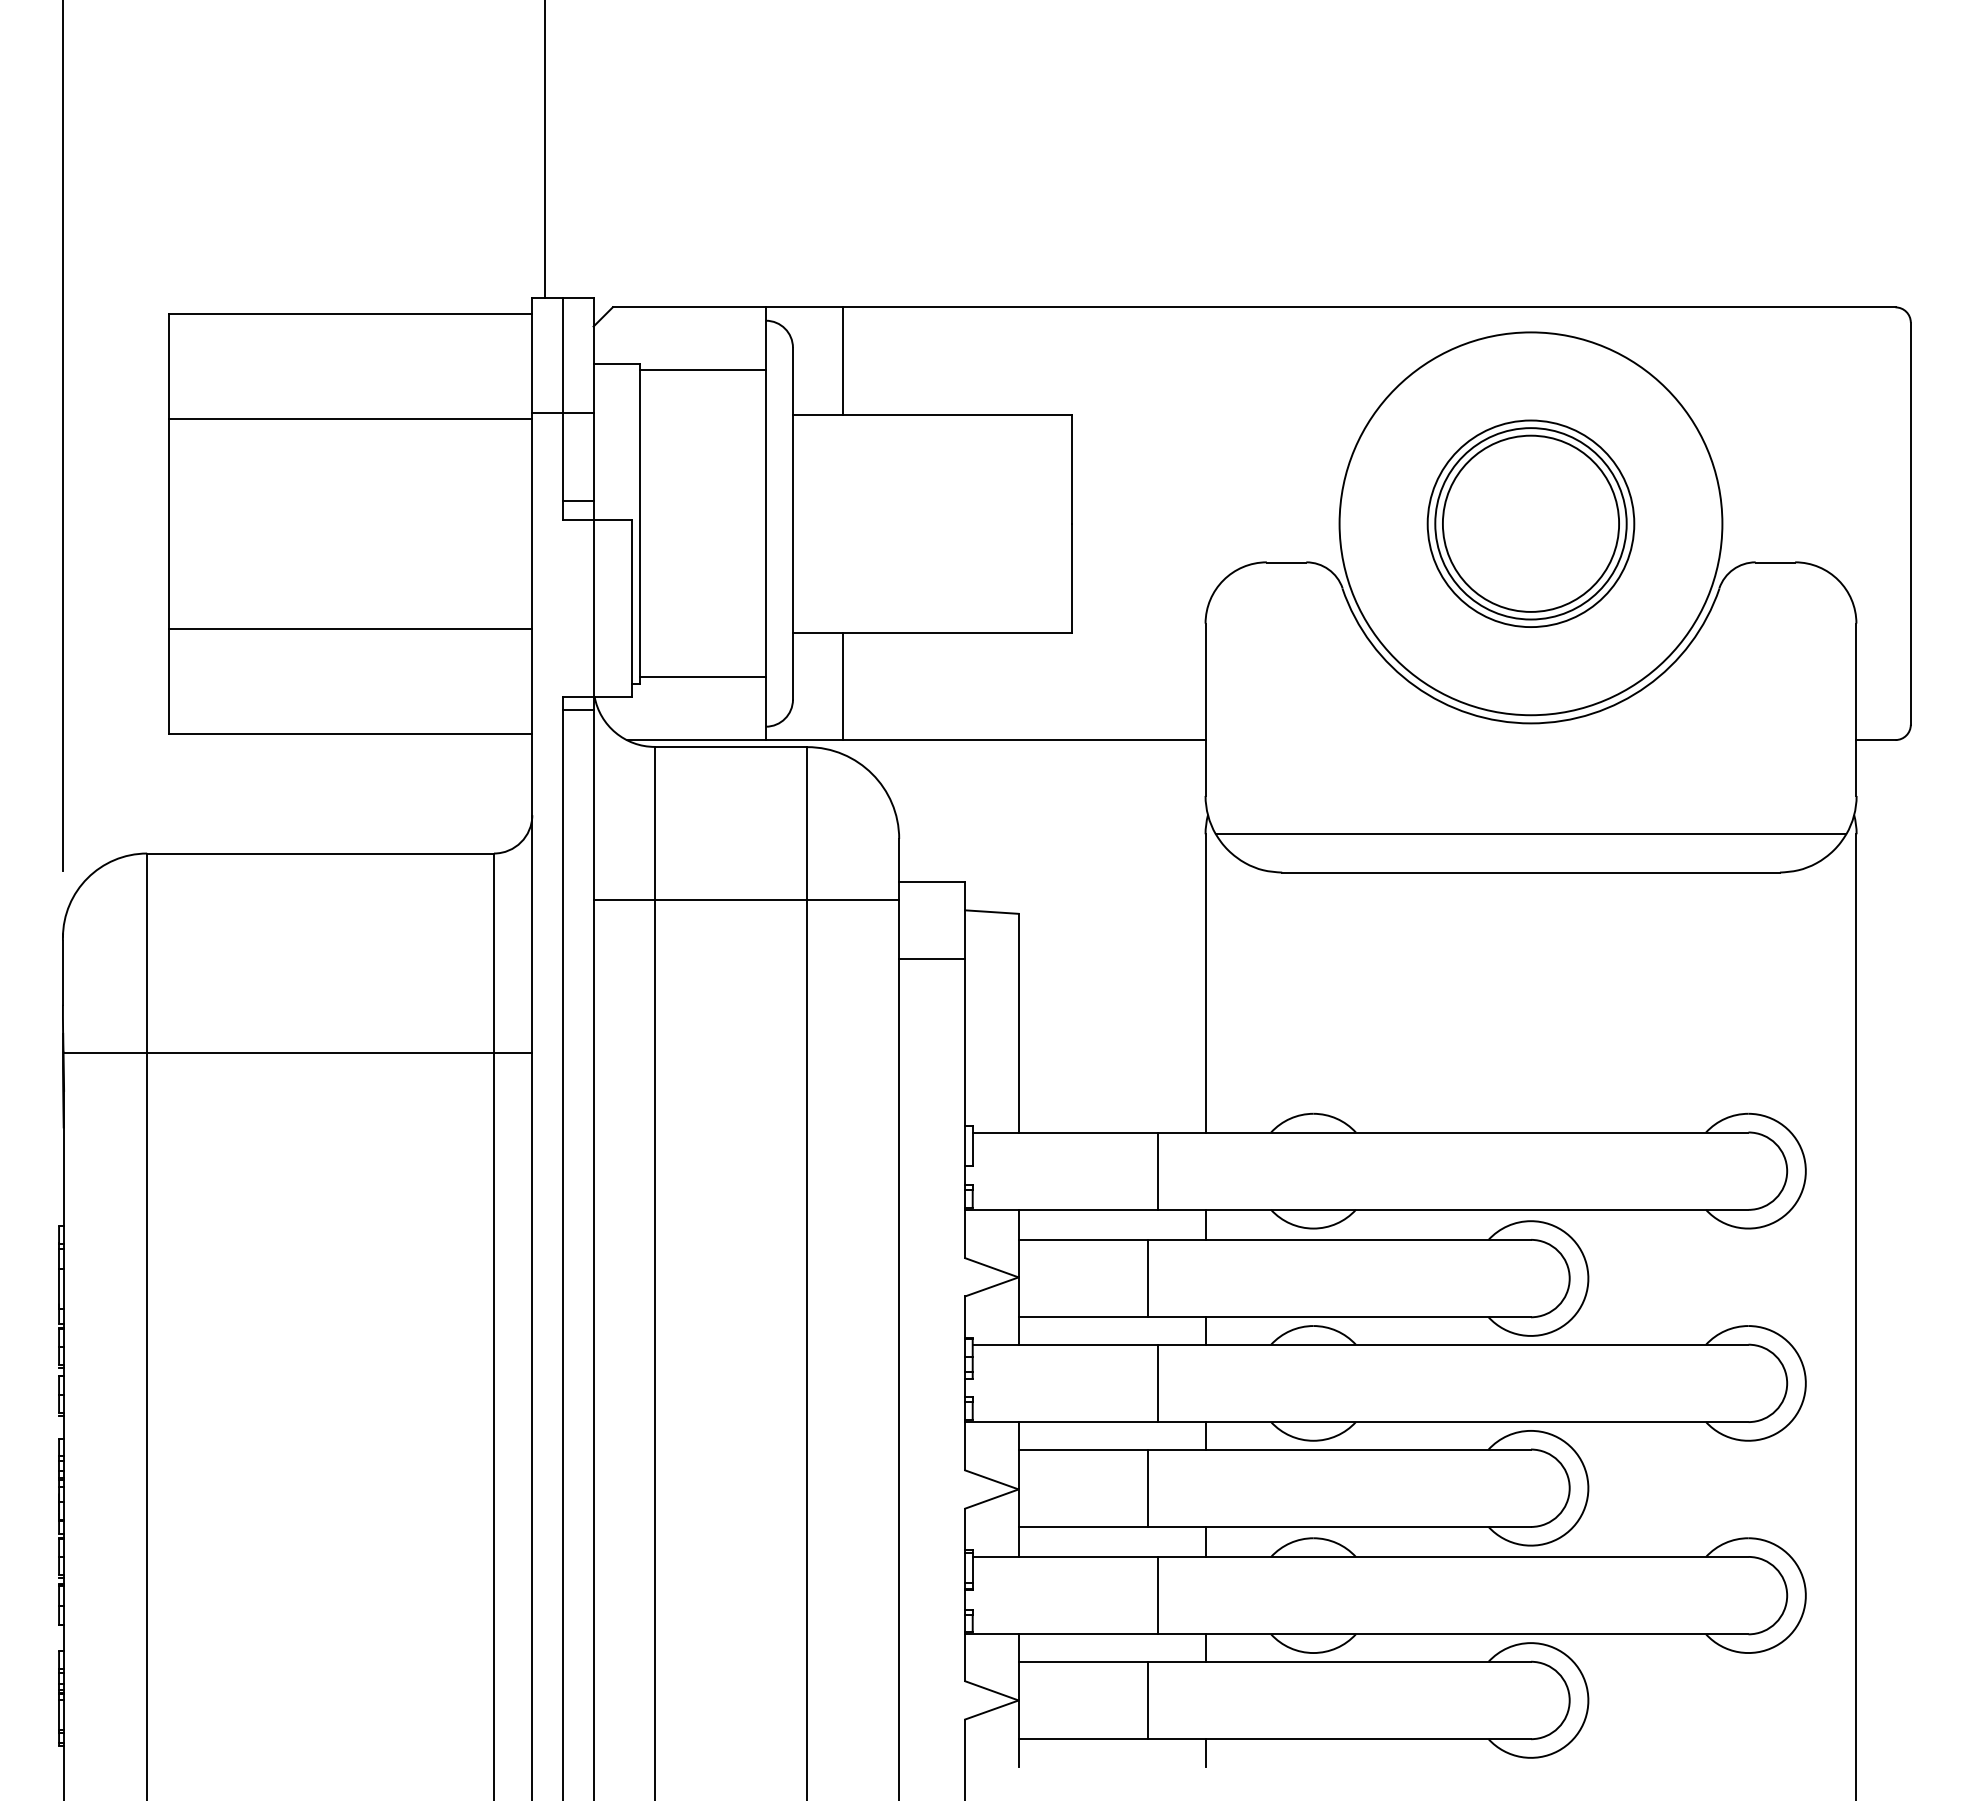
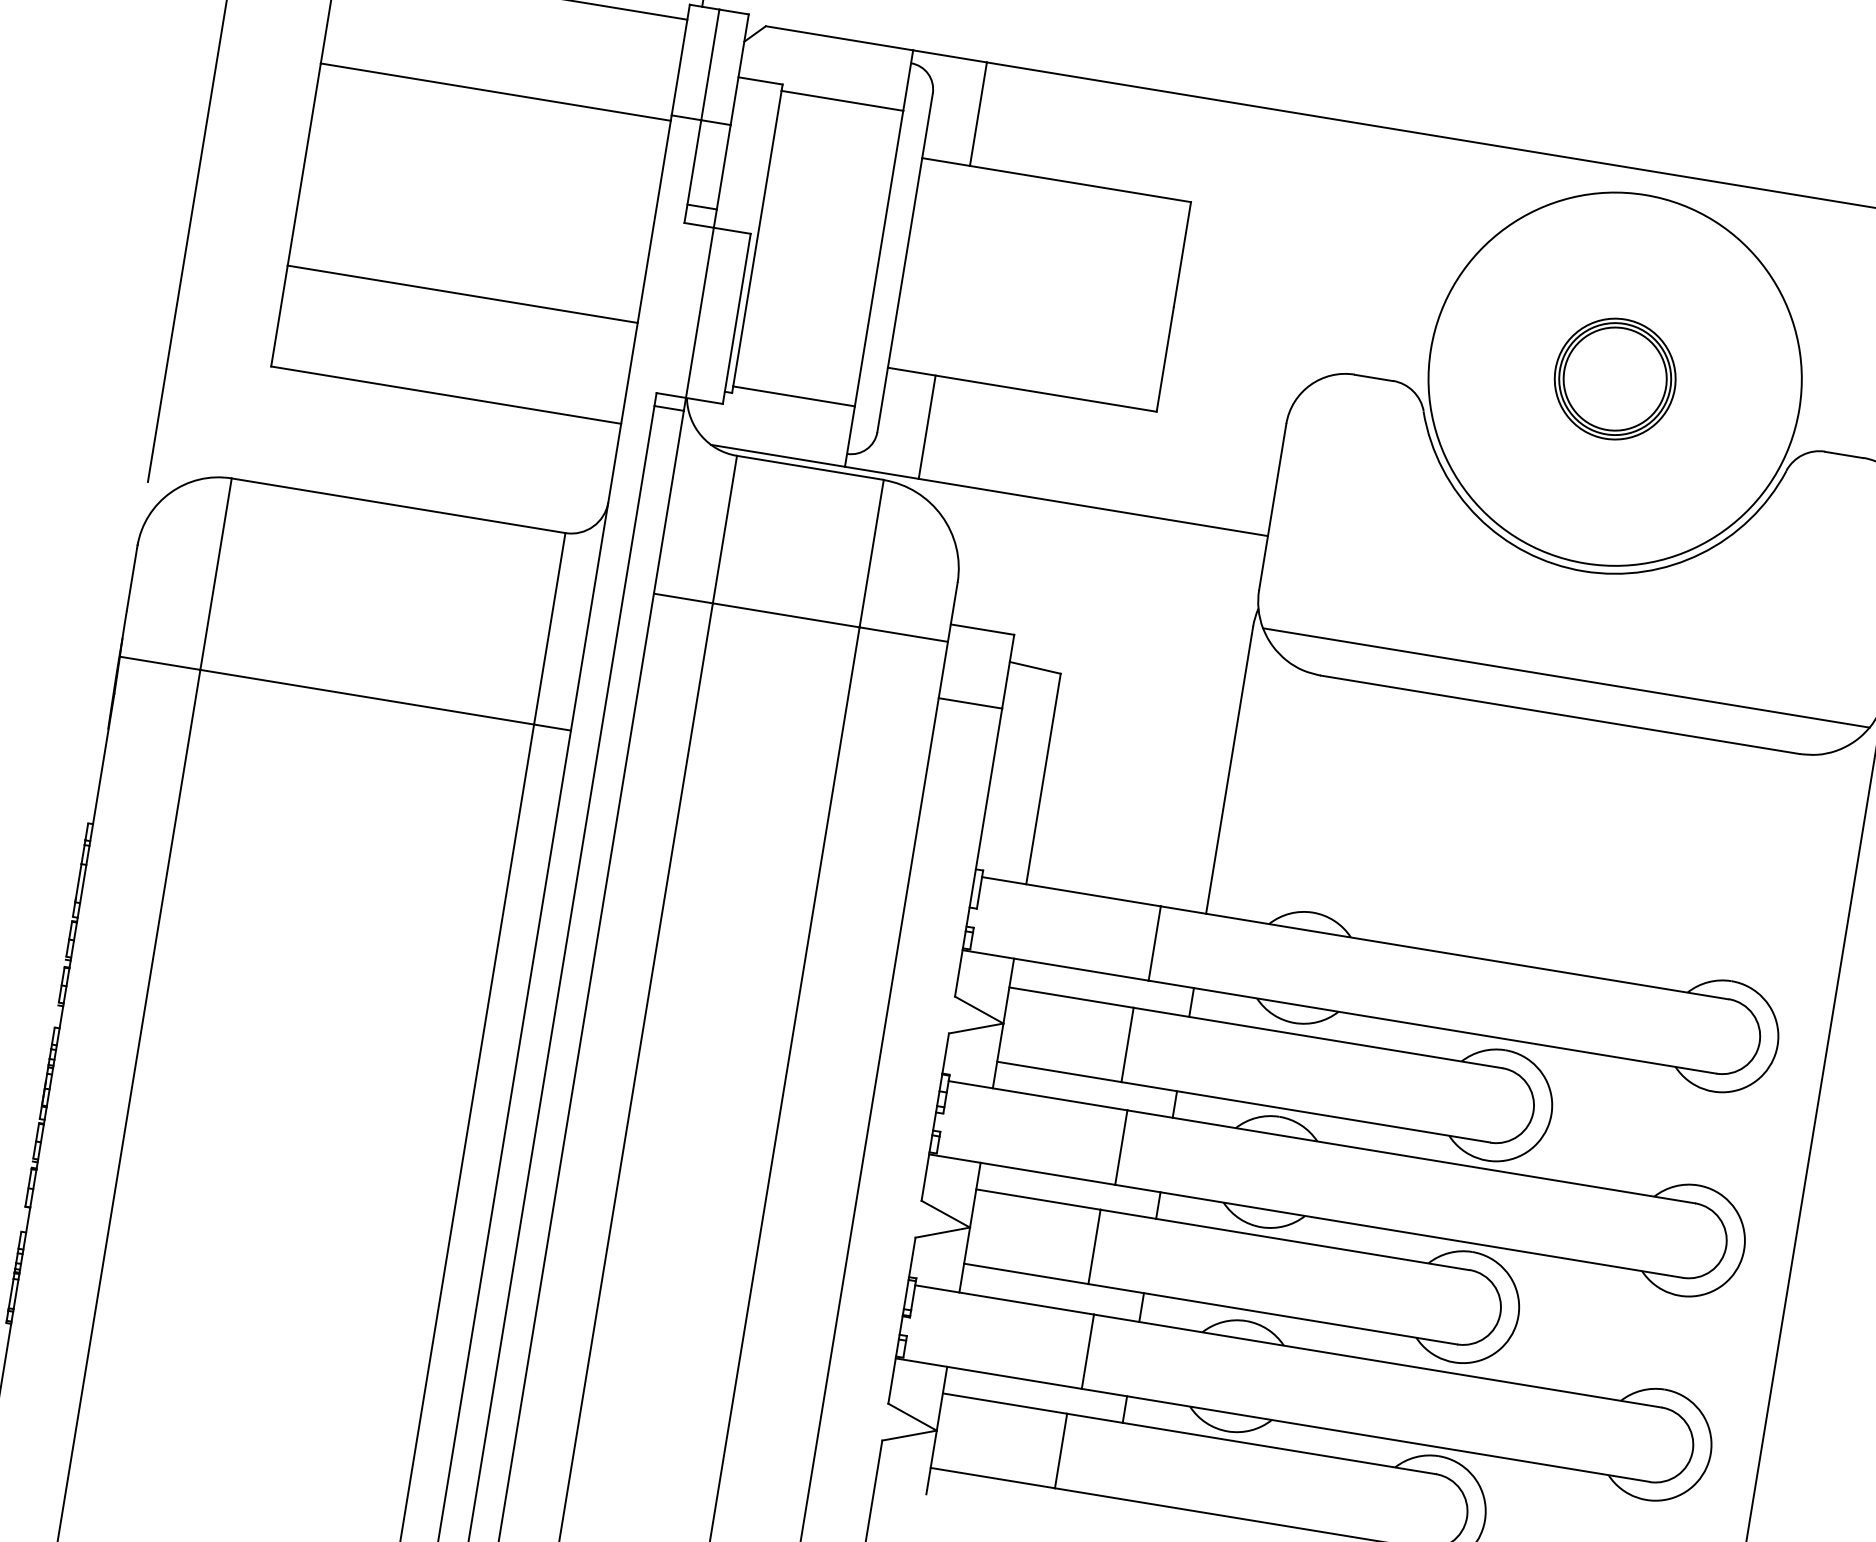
part: (1530, 523) -> (1614, 378), size x0.6
line: (1205, 1752) -> (1108, 1510), removed

